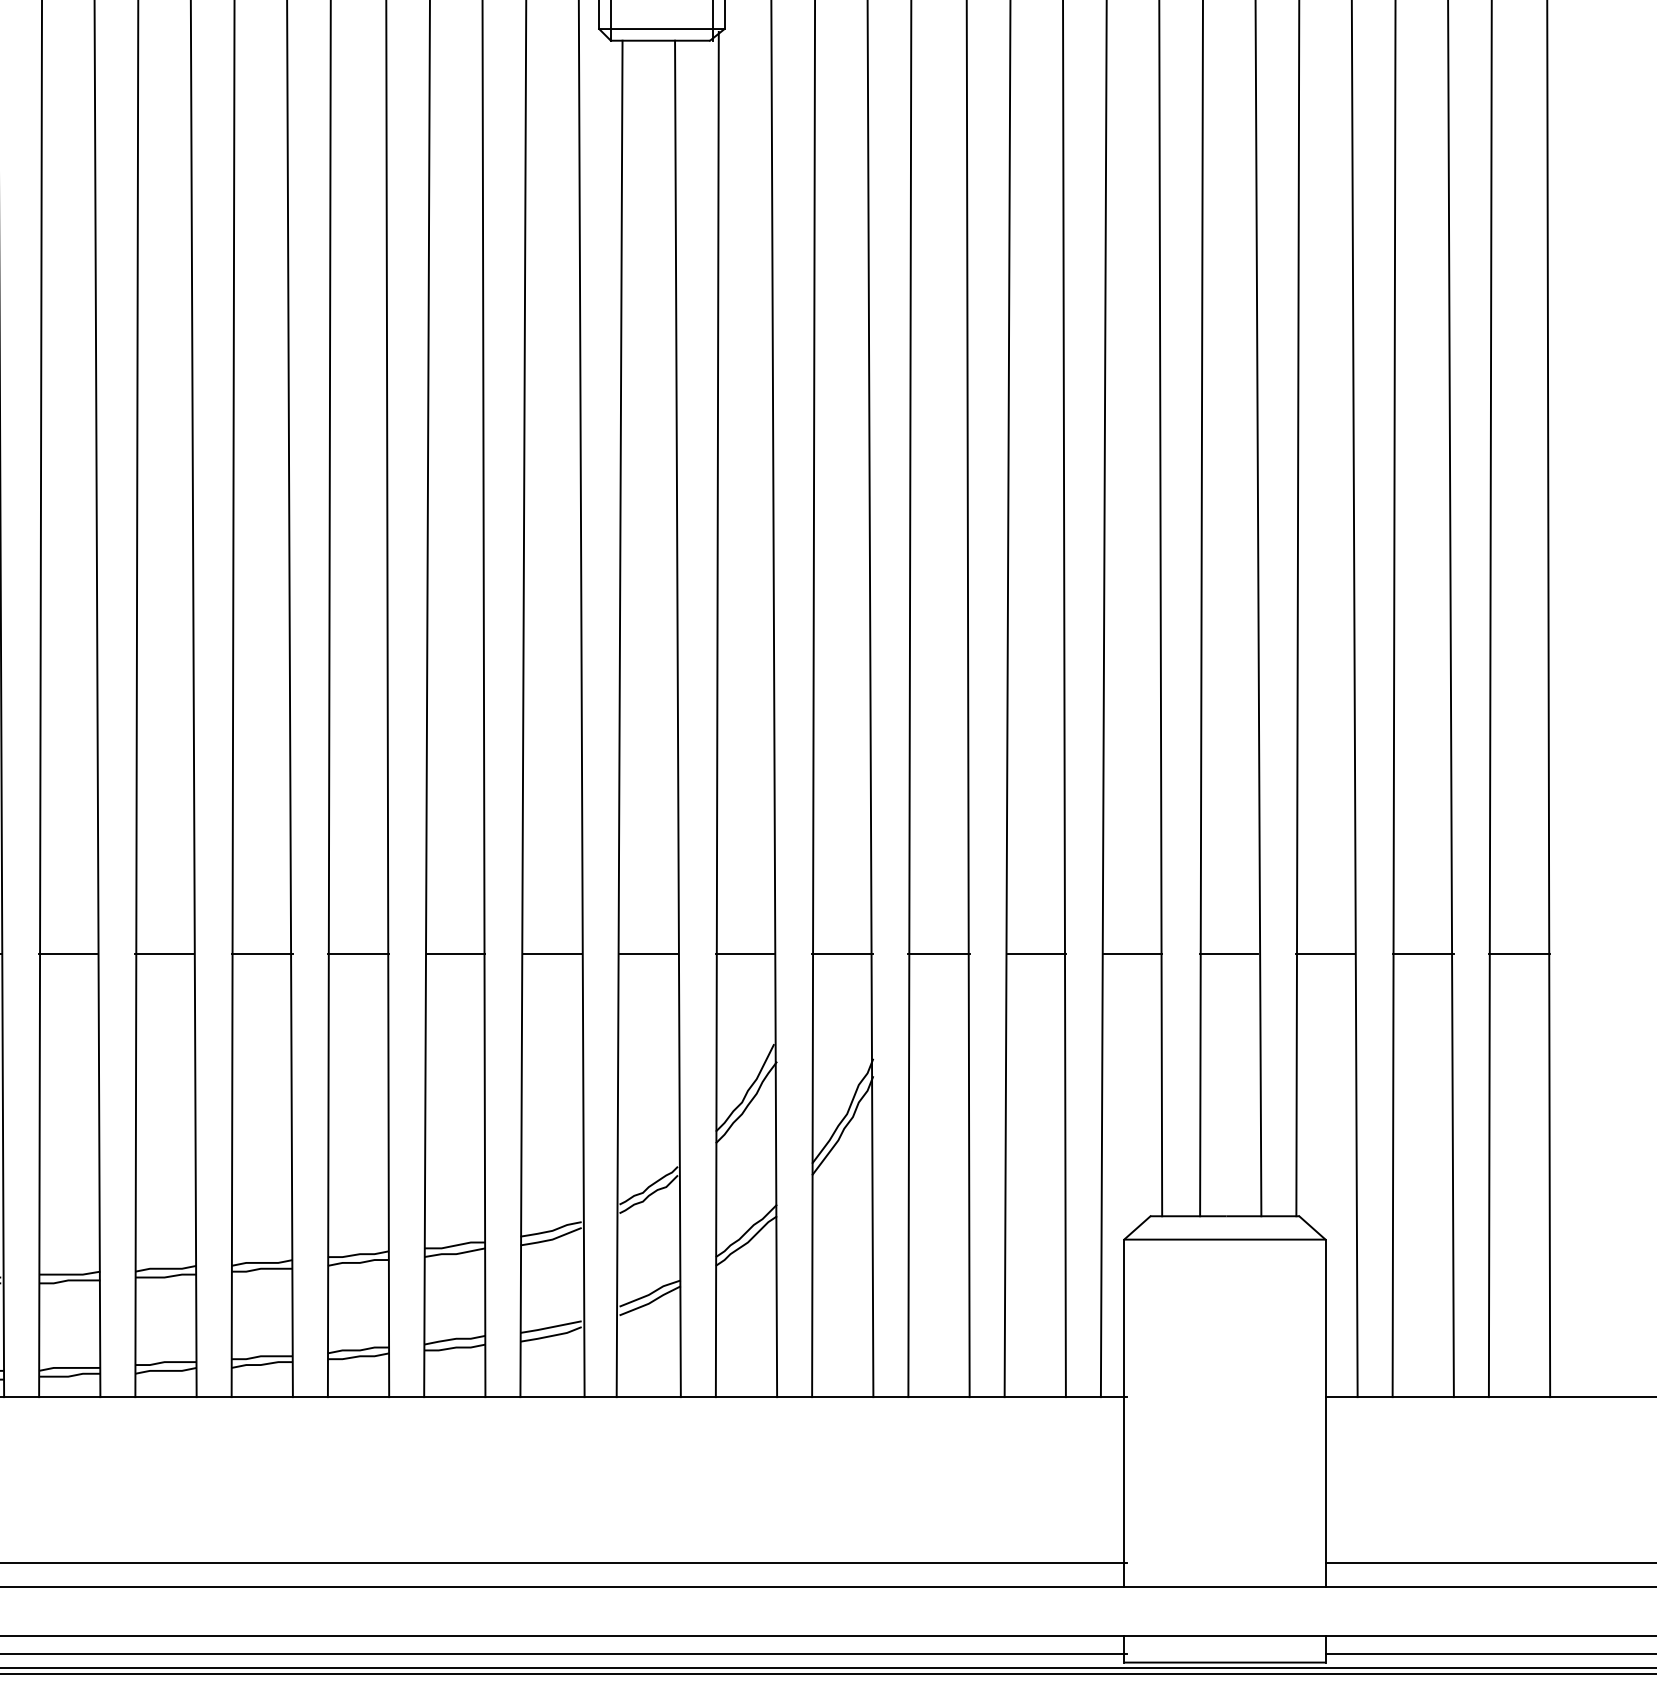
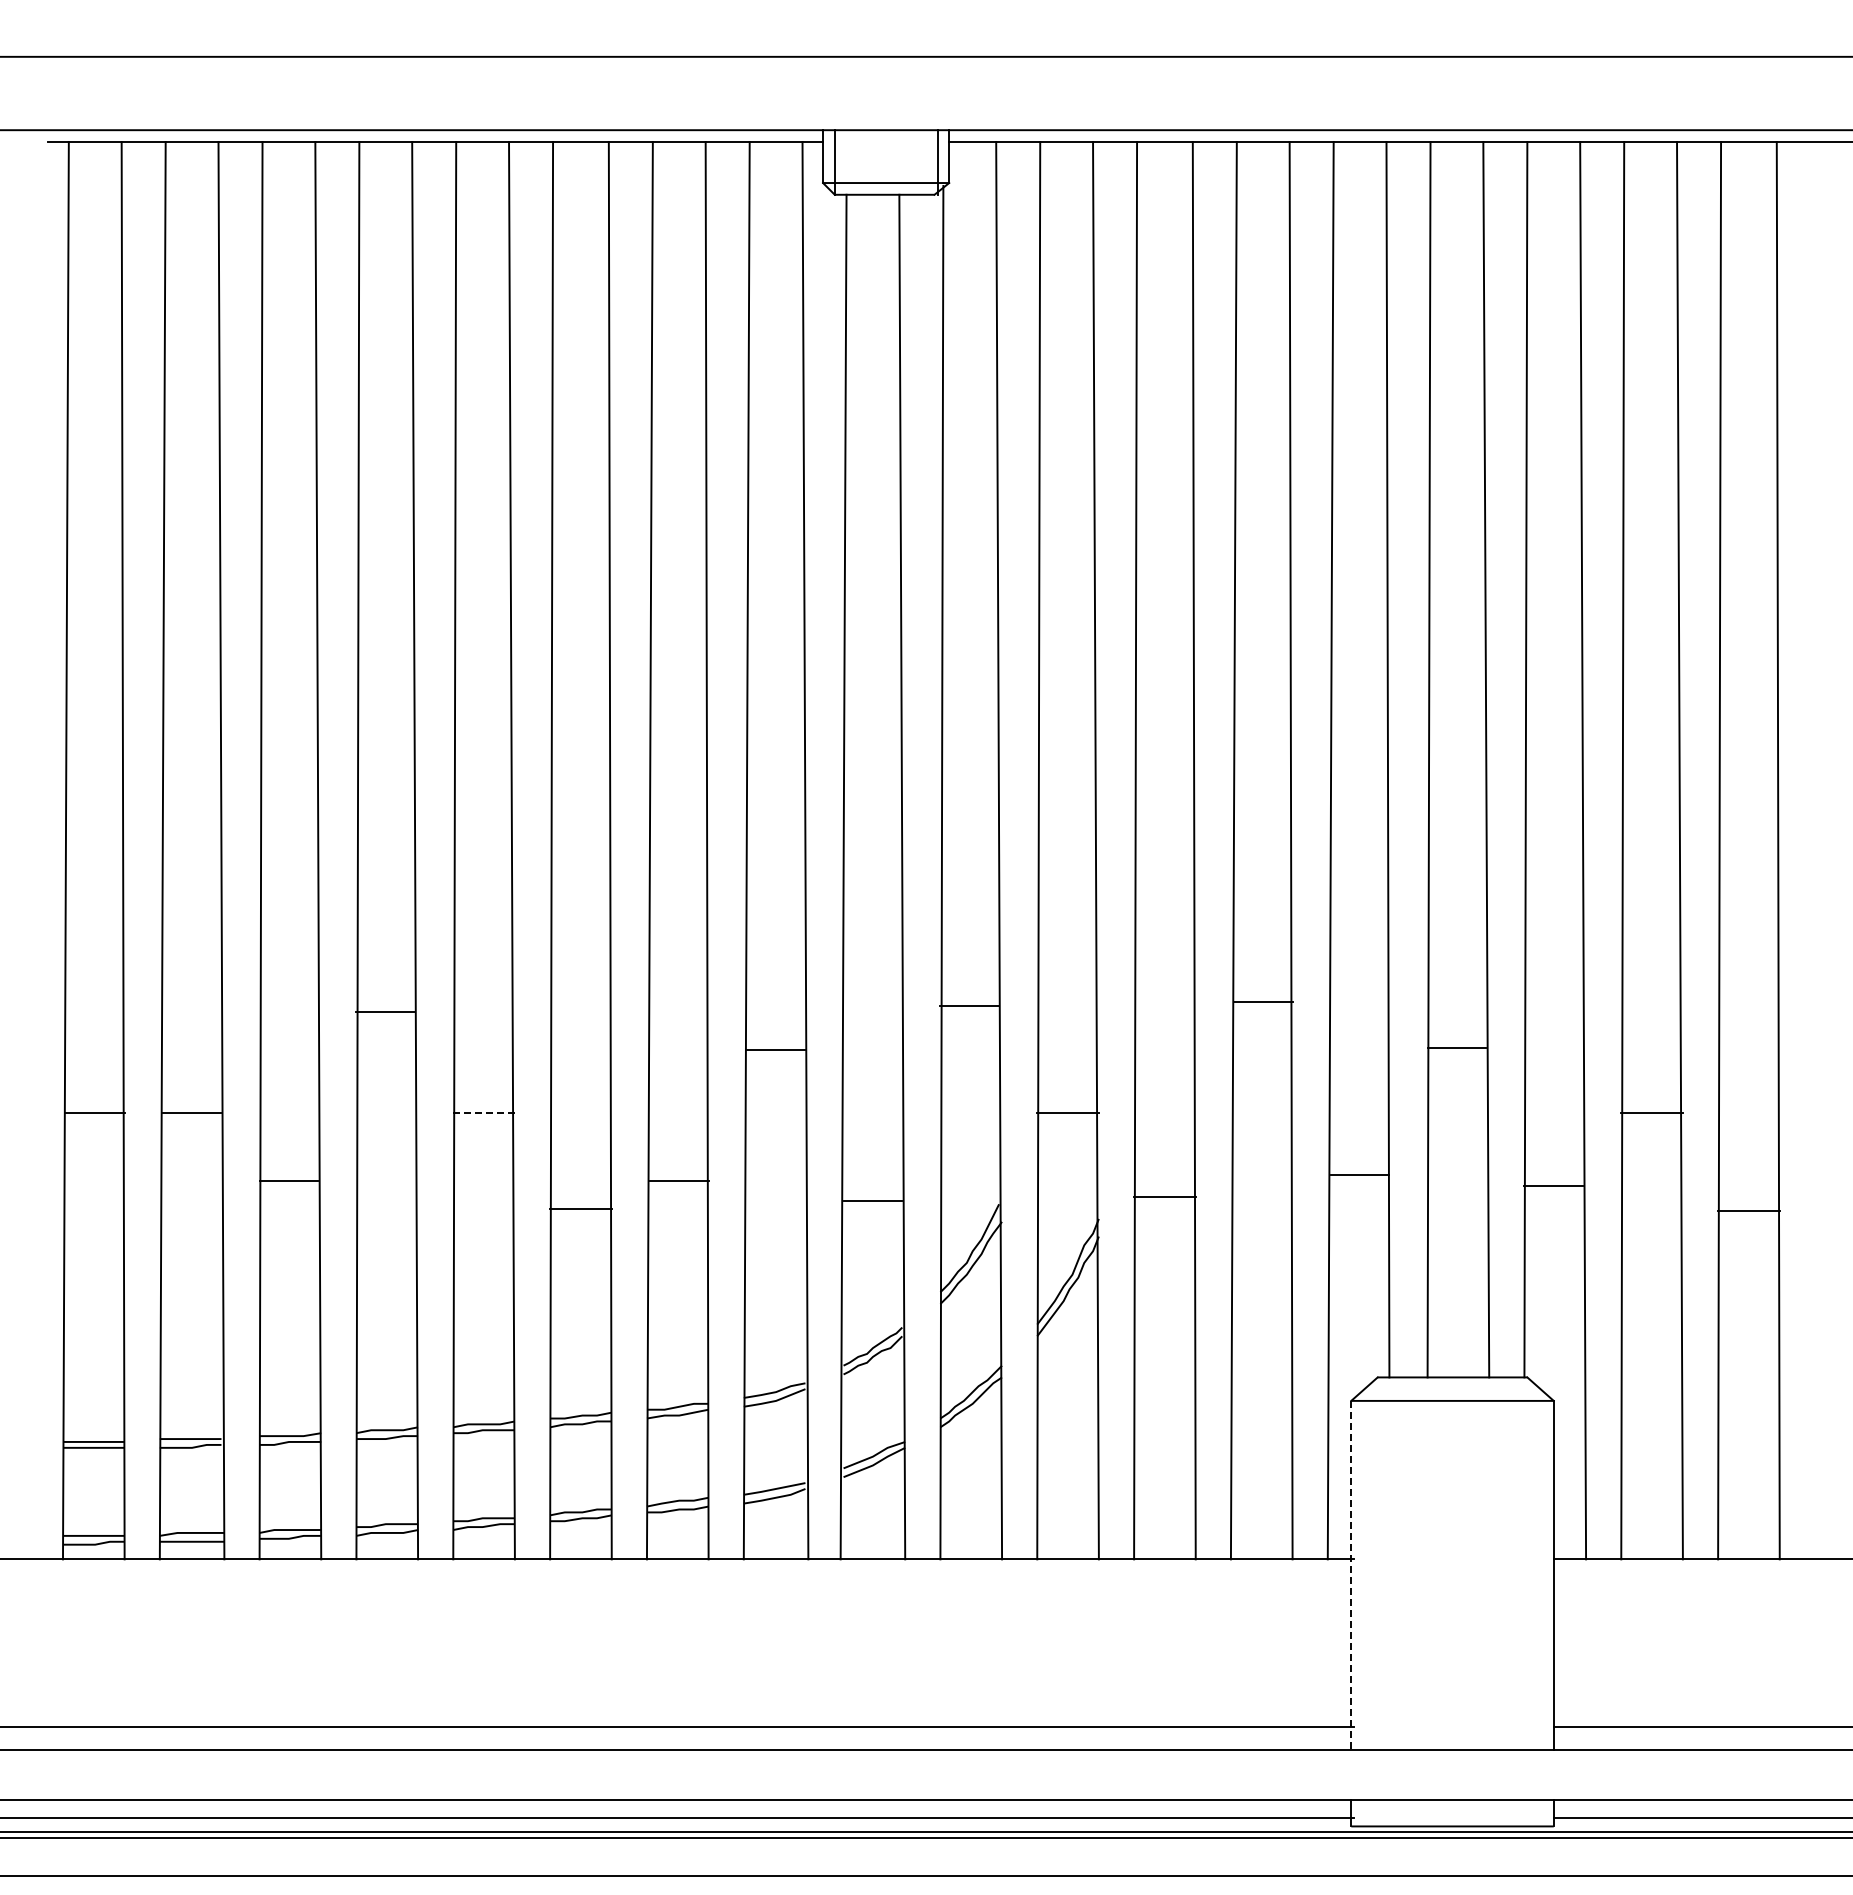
line: (67, 953) -> (288, 1181), moved
line: (164, 953) -> (385, 1012), moved
line: (262, 953) -> (484, 1113), solid -> dashed
line: (358, 953) -> (580, 1209), moved
line: (455, 953) -> (678, 1181), moved
line: (551, 953) -> (775, 1050), moved
line: (648, 953) -> (872, 1201), moved
line: (744, 953) -> (969, 1006), moved
line: (938, 953) -> (1164, 1197), moved
line: (1036, 953) -> (1262, 1002), moved
line: (1132, 953) -> (1359, 1175), moved
line: (1228, 953) -> (1456, 1048), moved
line: (1325, 953) -> (1553, 1186), moved
line: (1519, 953) -> (1748, 1211), moved
line: (1124, 1413) -> (1351, 1575), solid -> dashed

